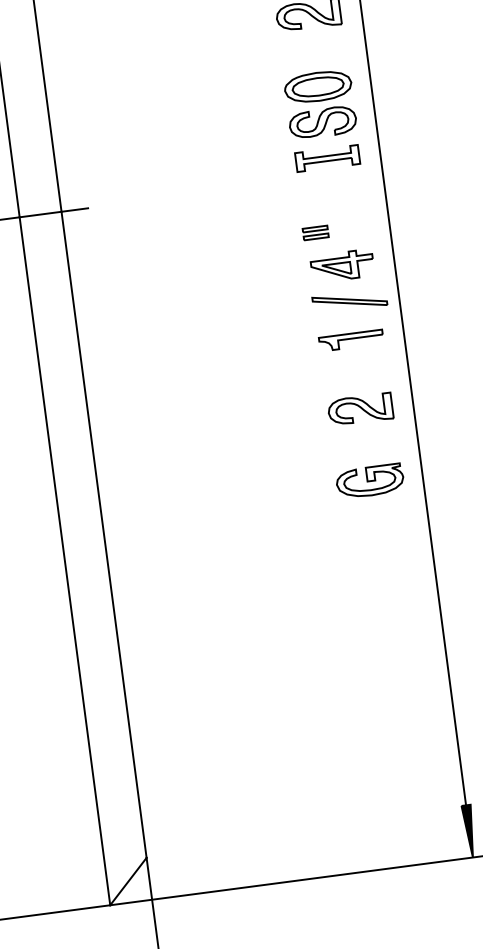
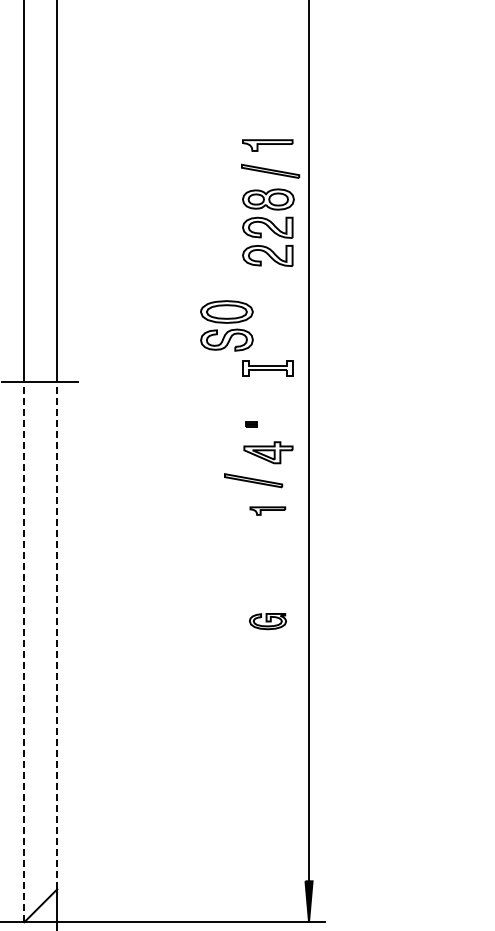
part: (319, 104) -> (226, 325), moved
part: (316, 232) -> (251, 424), size x0.6
part: (349, 301) -> (253, 480), moved
part: (350, 339) -> (267, 510), size x0.7
part: (360, 409) -> (267, 565), removed
part: (369, 481) -> (267, 621), size x0.7
line: (104, 534) -> (57, 635), solid -> dashed
line: (65, 561) -> (24, 652), solid -> dashed

